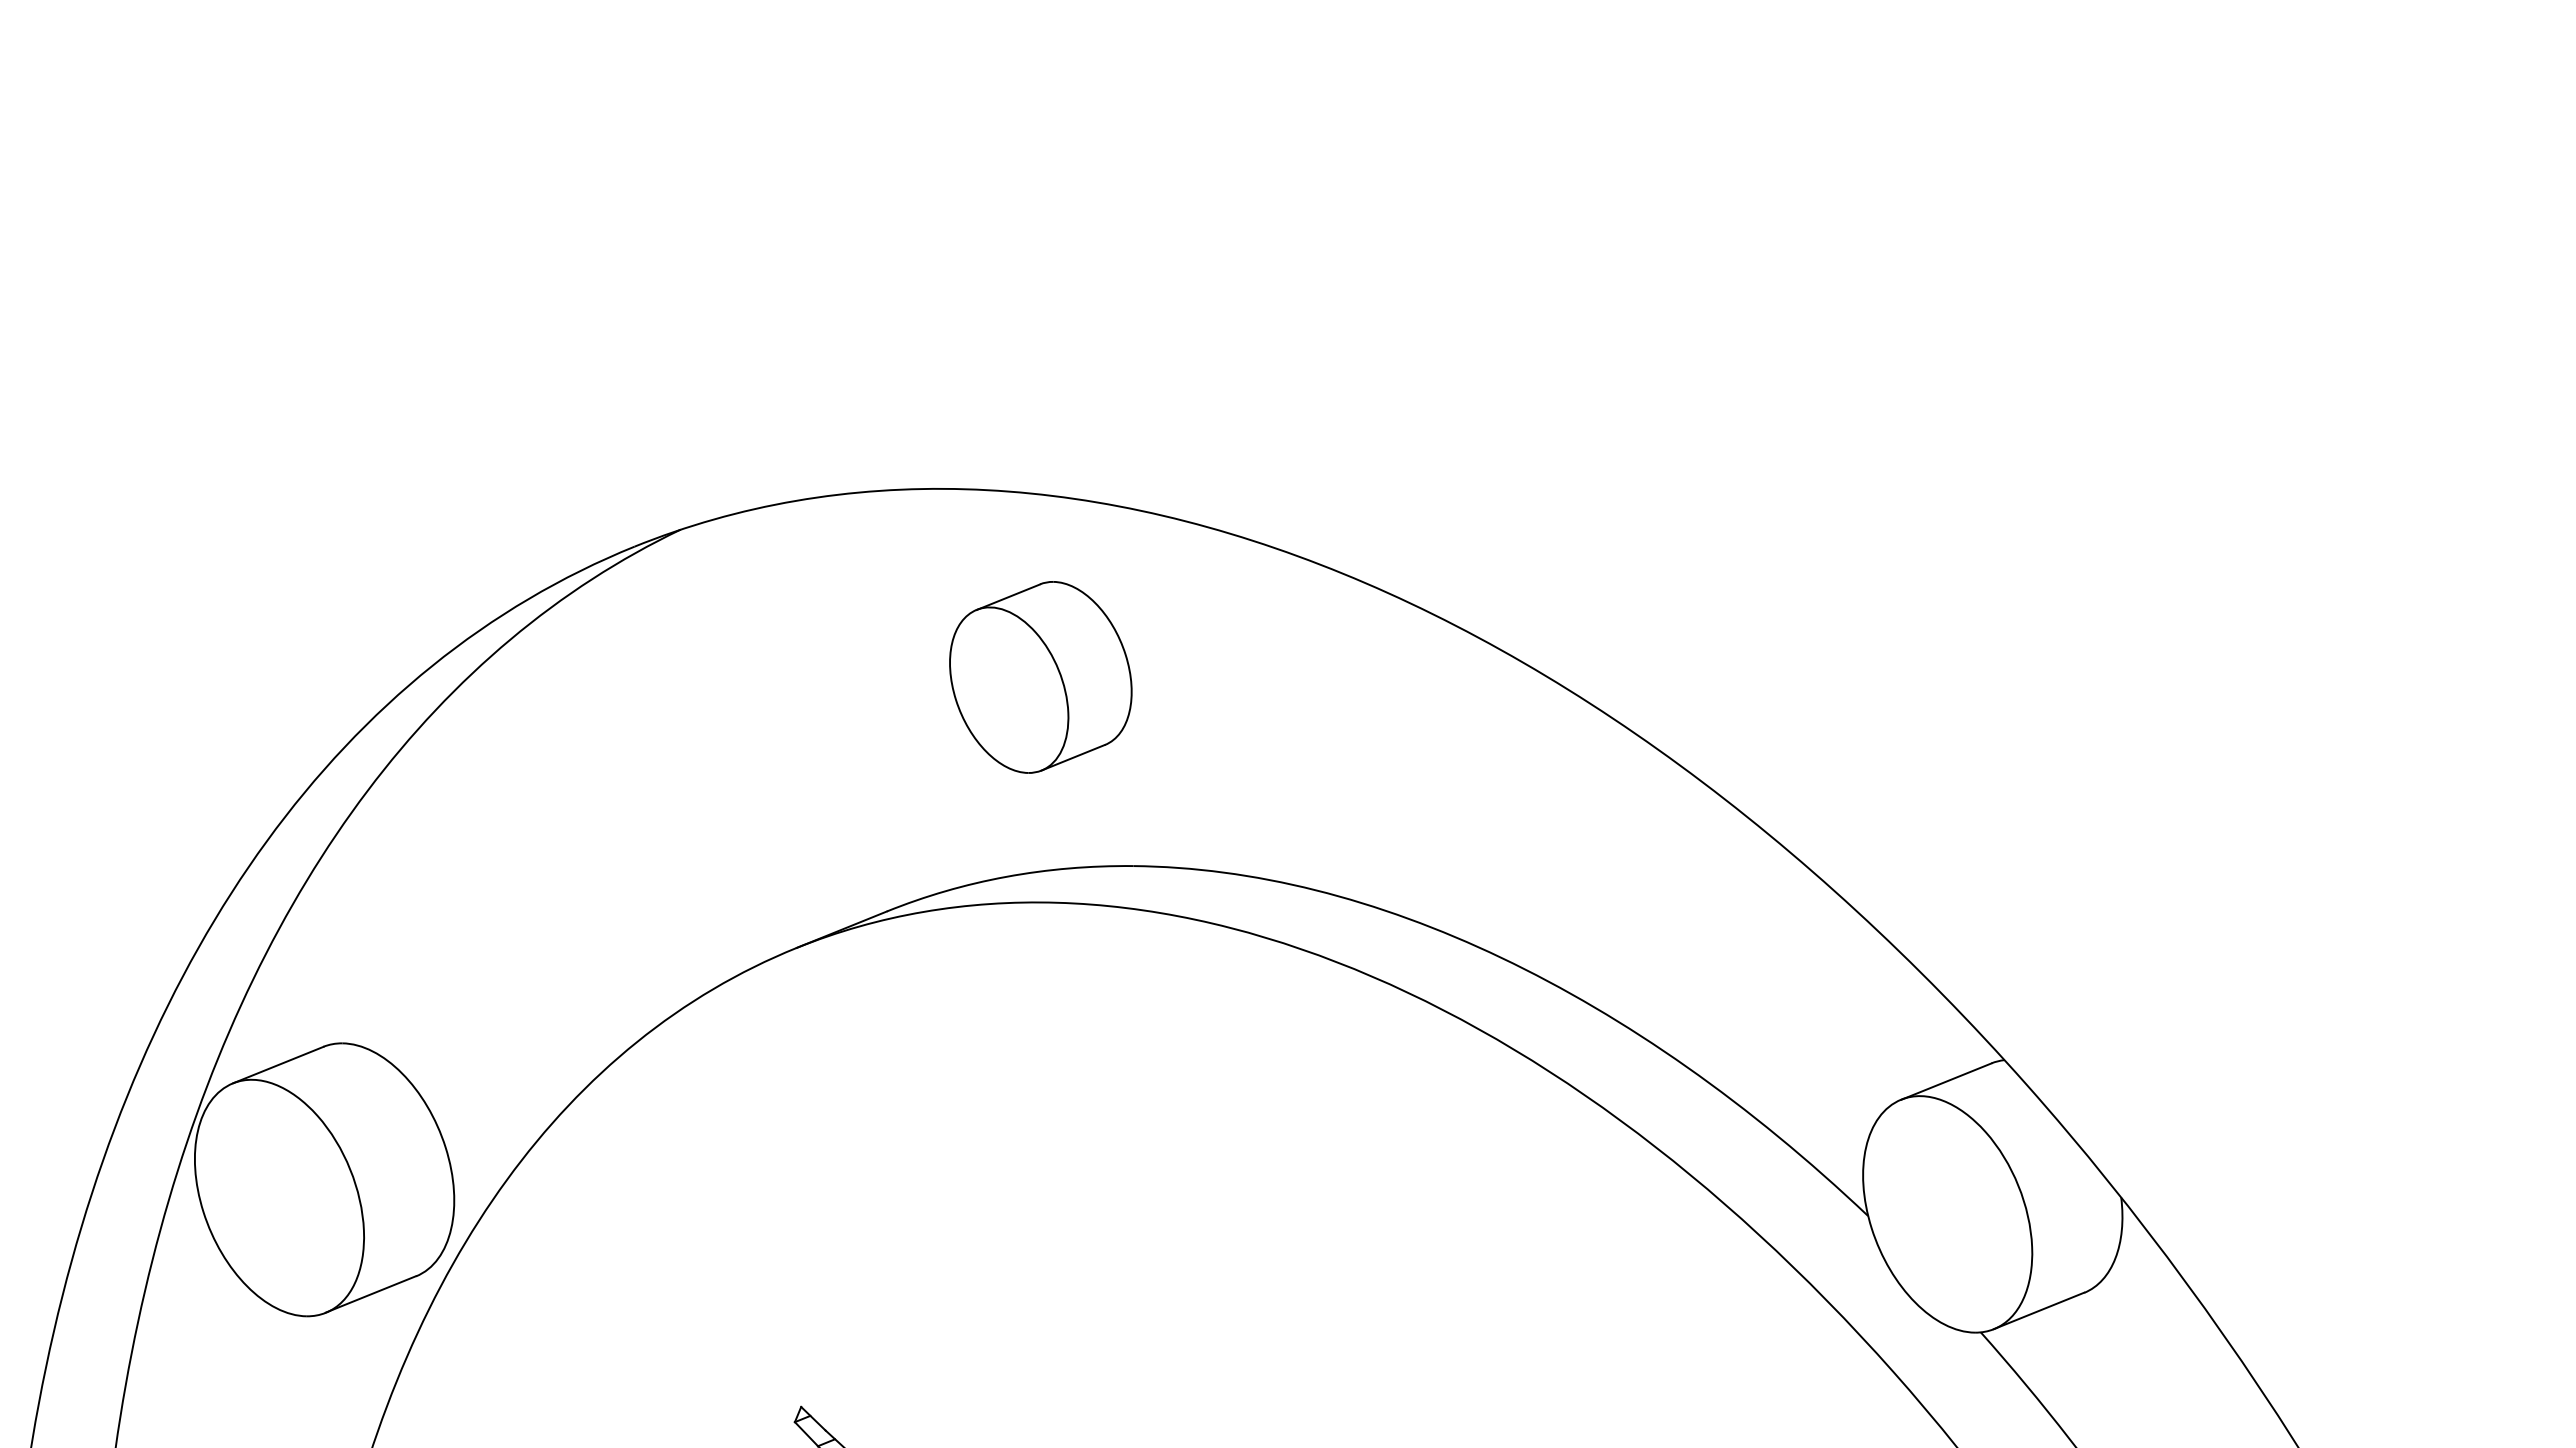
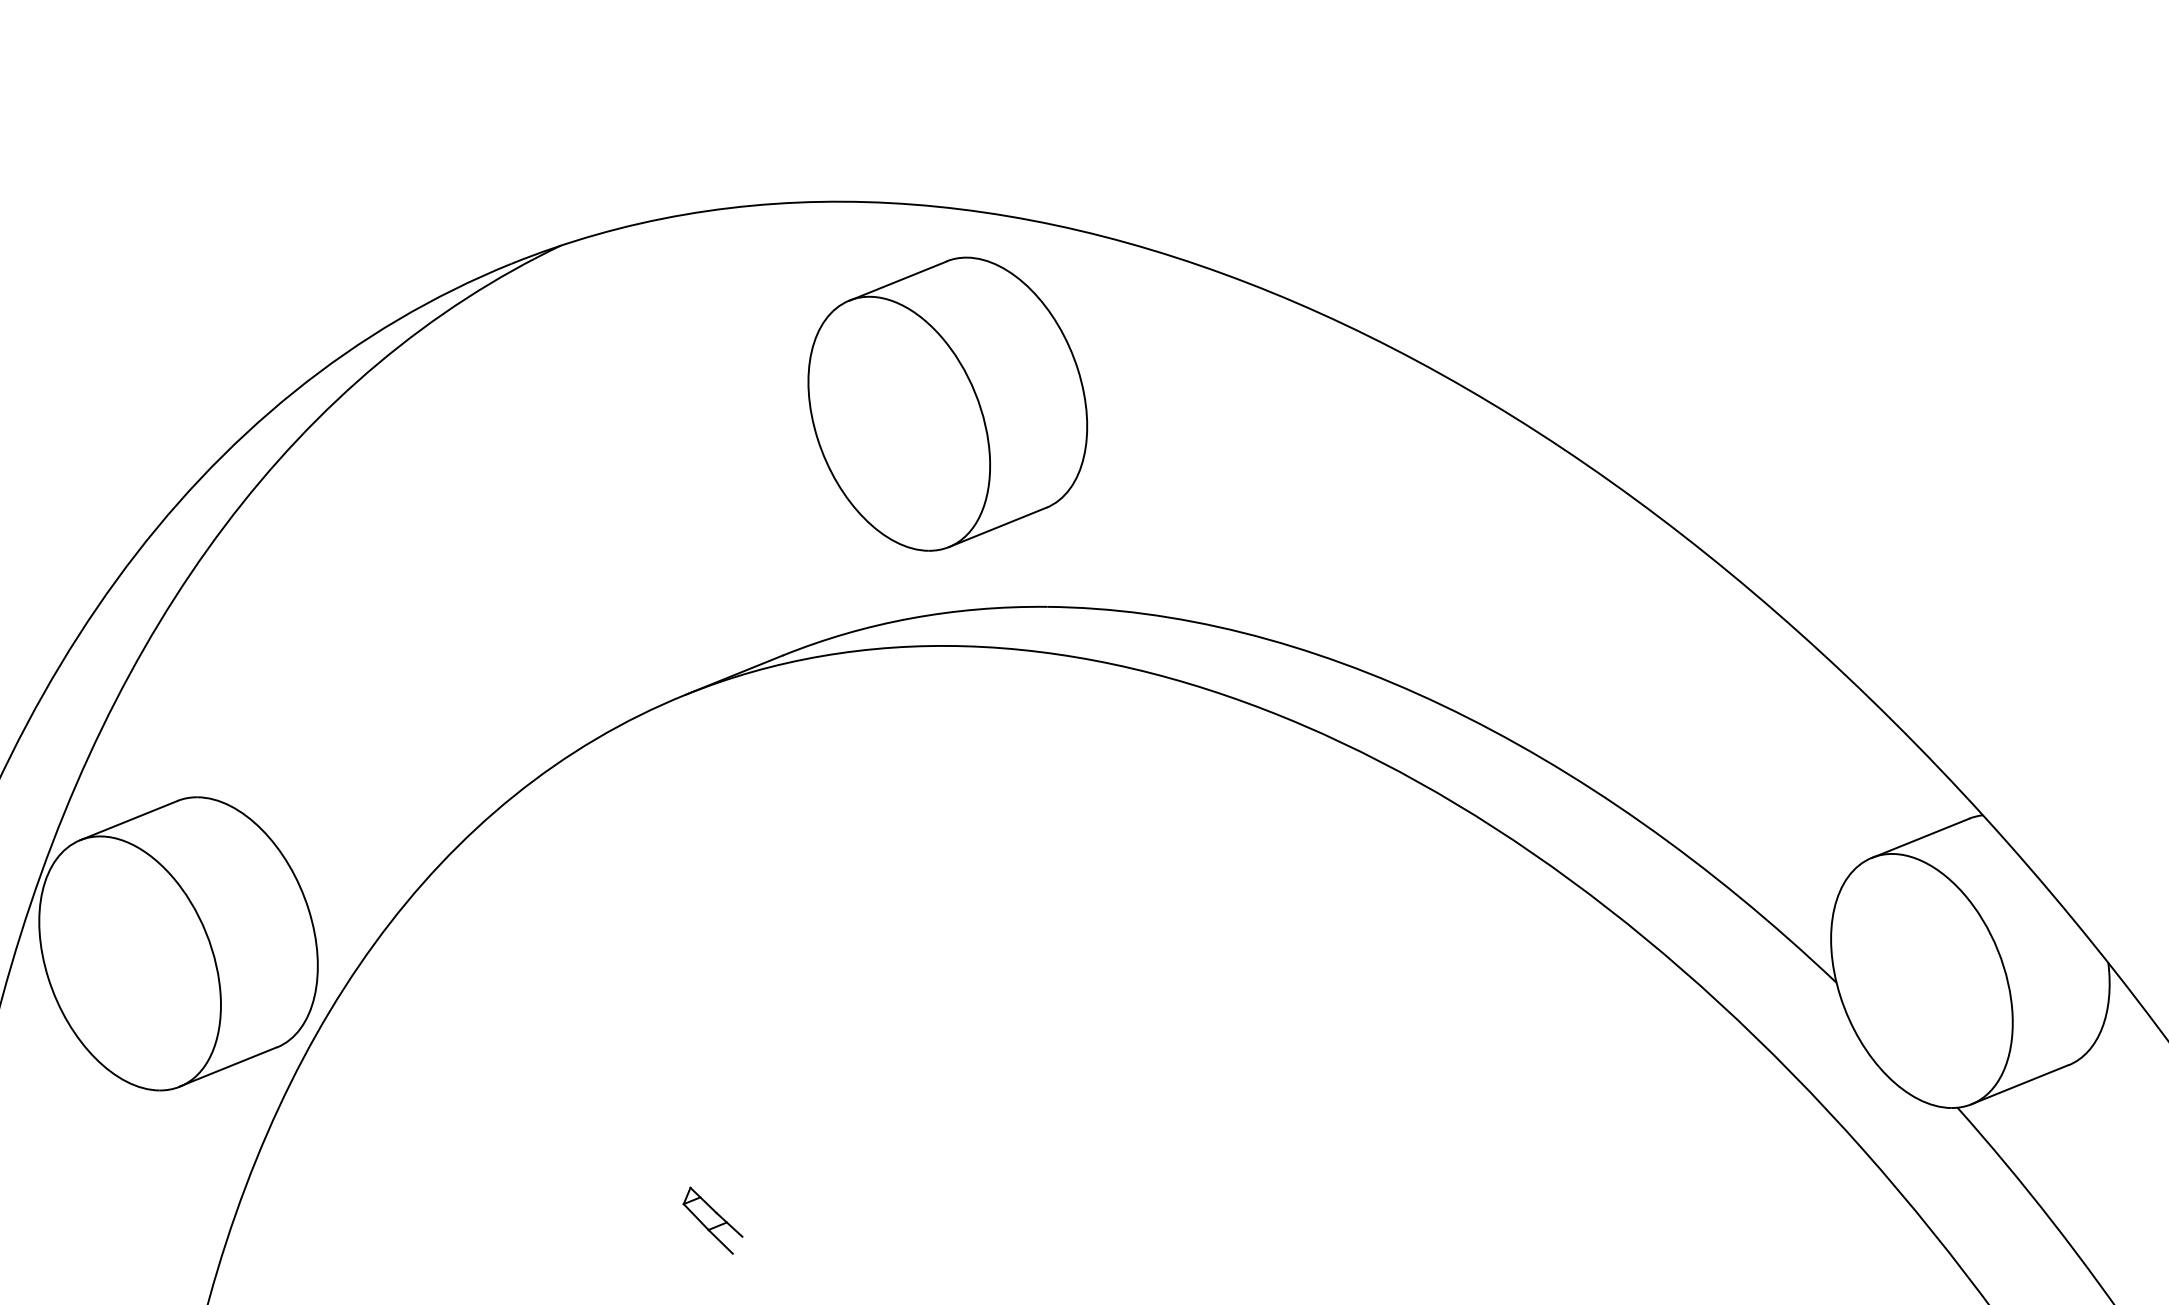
part: (1040, 677) -> (947, 404), size x1.43

